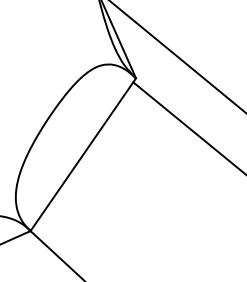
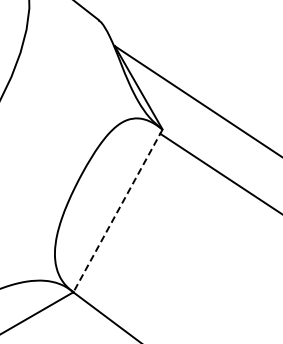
line: (83, 154) -> (118, 210), solid -> dashed

